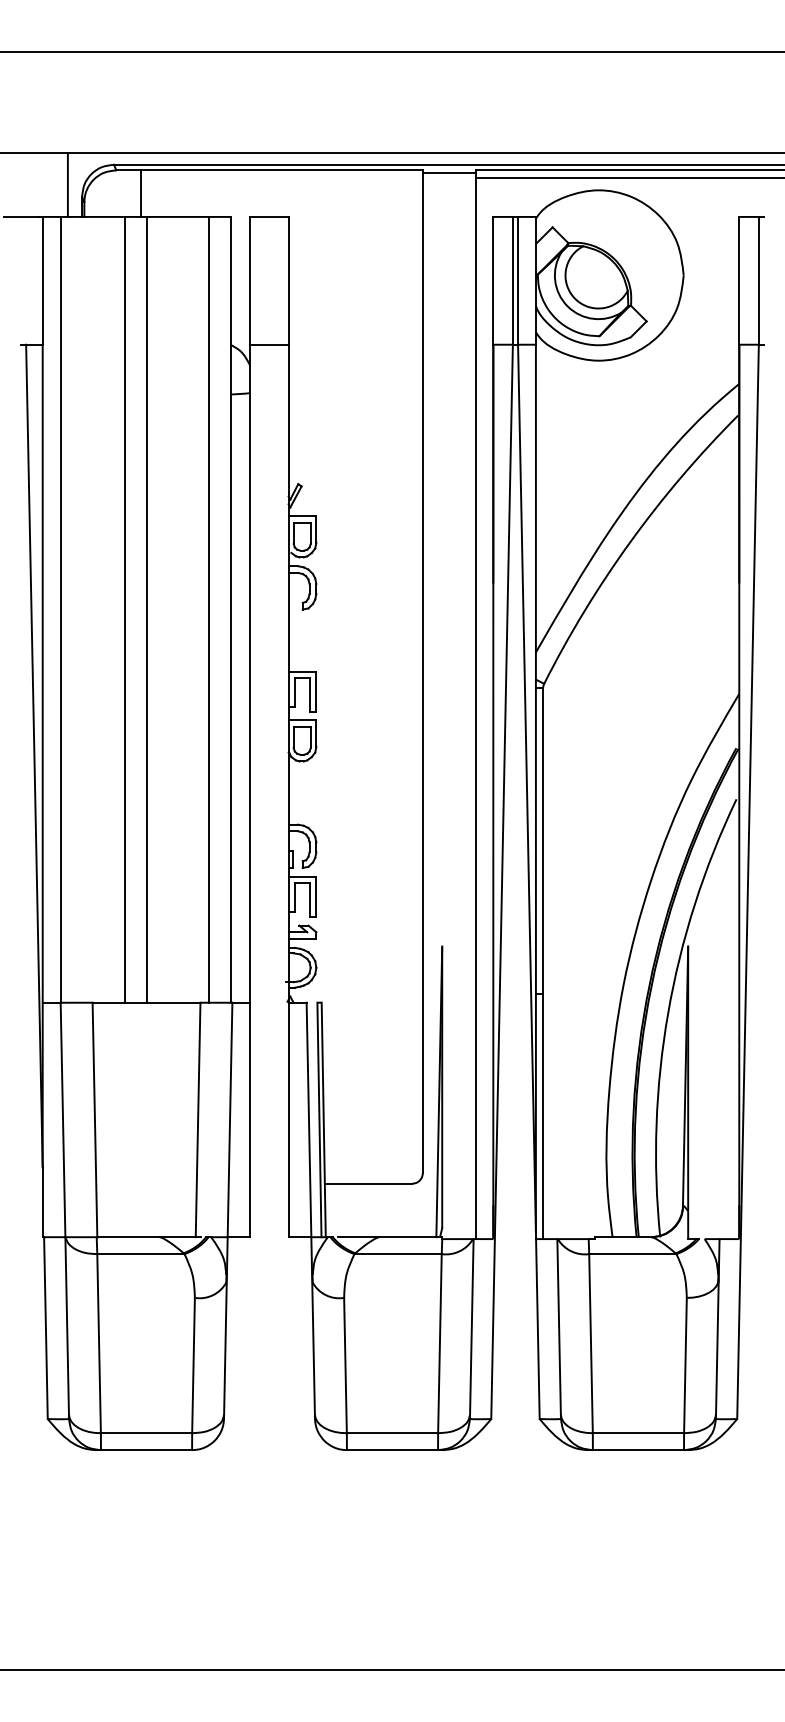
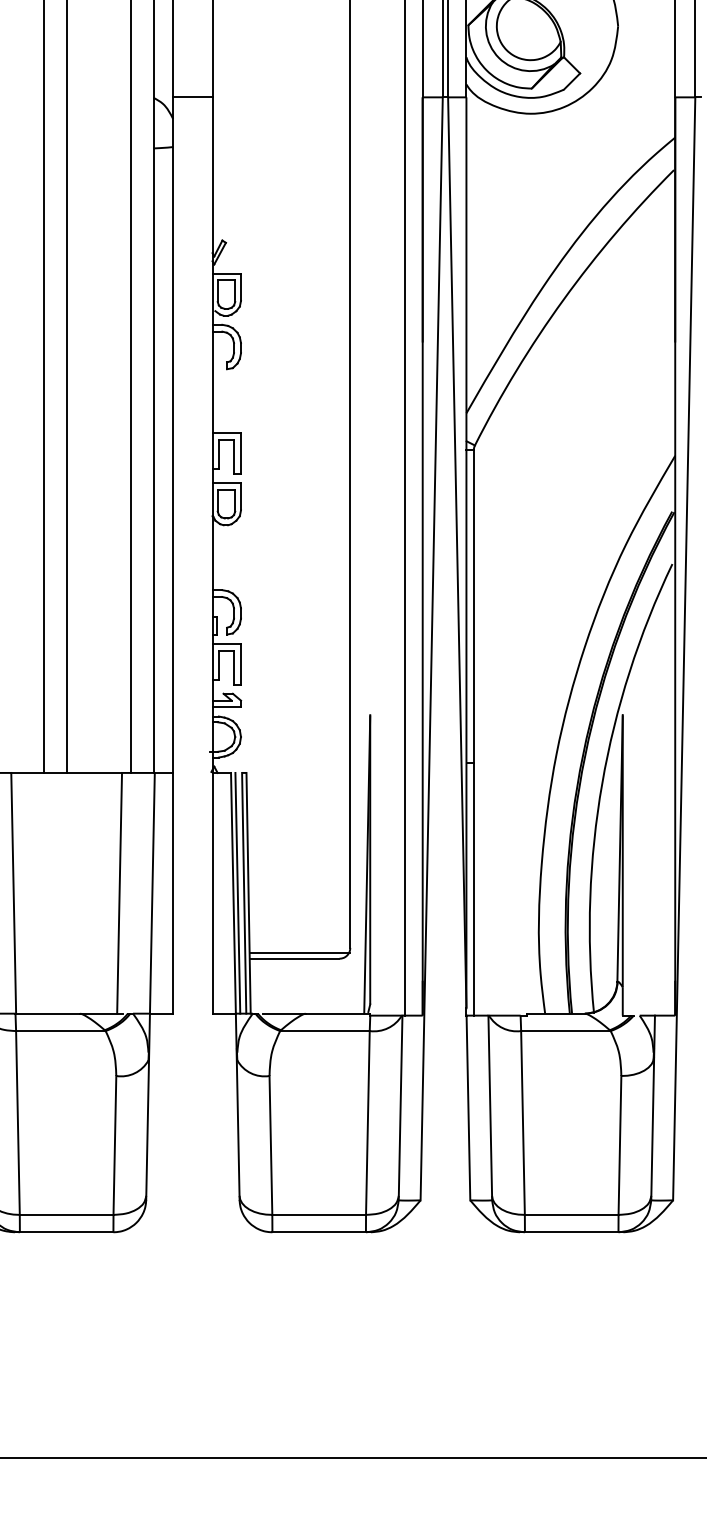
line: (312, 1119) -> (237, 892), added
line: (373, 1178) -> (299, 953), added

